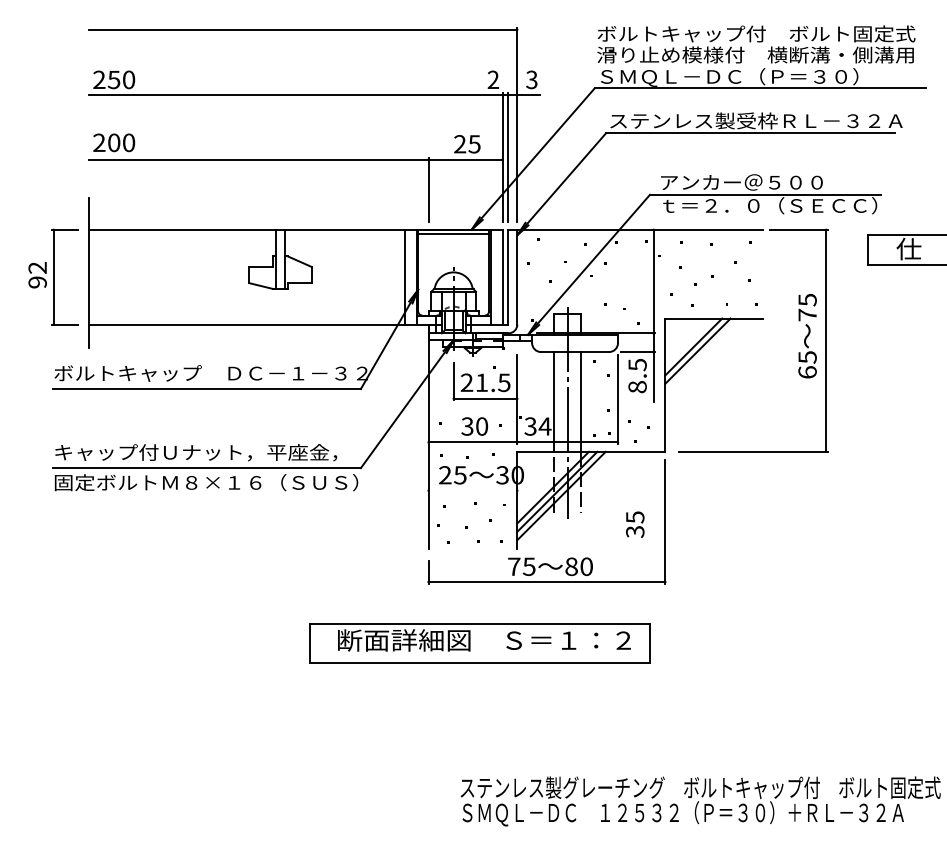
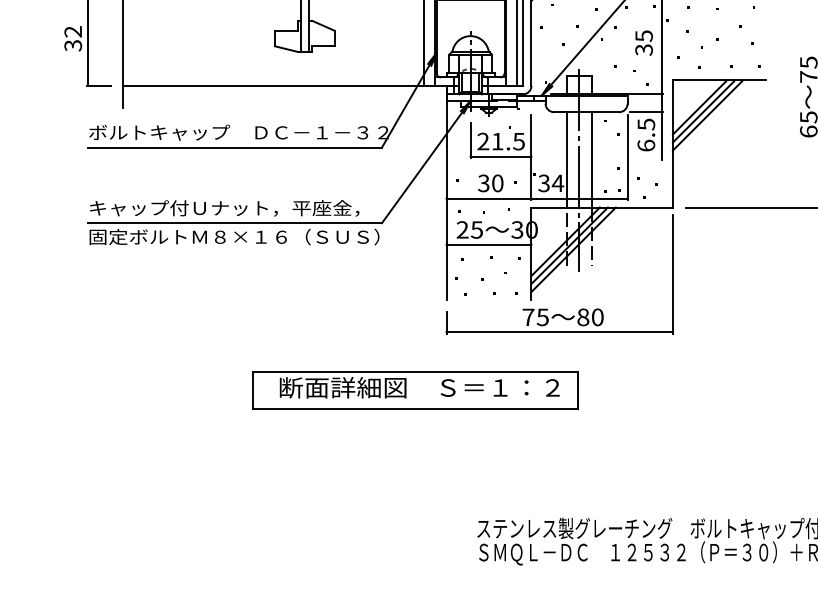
text: (37, 282) -> (73, 45), 92 -> 32
line: (701, 355) -> (707, 115), added
text: (637, 386) -> (646, 145), 8.5 -> 6.5
line: (472, 490) -> (488, 244), added
text: (635, 524) -> (644, 42), moved
part: (479, 643) -> (415, 390), moved

